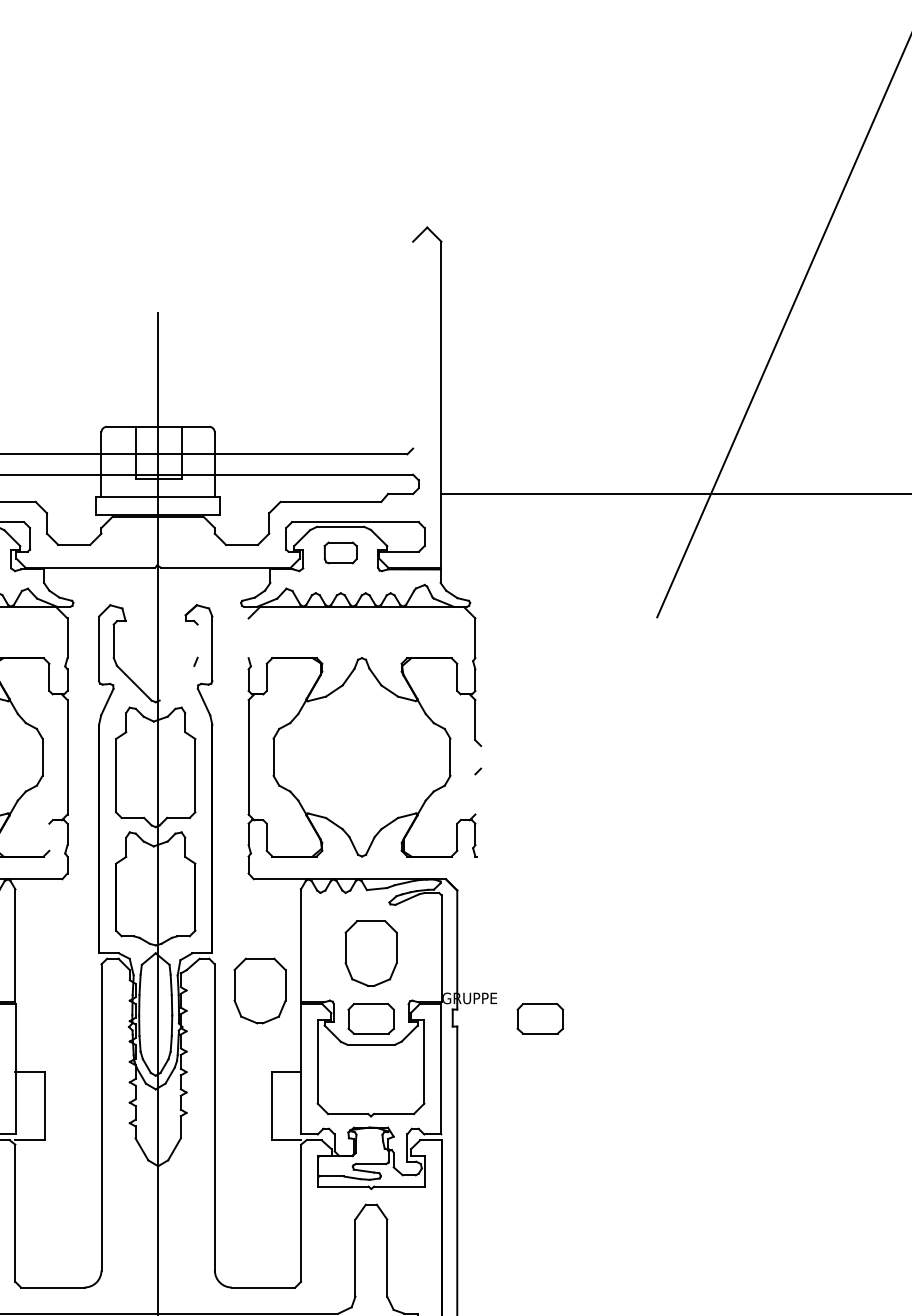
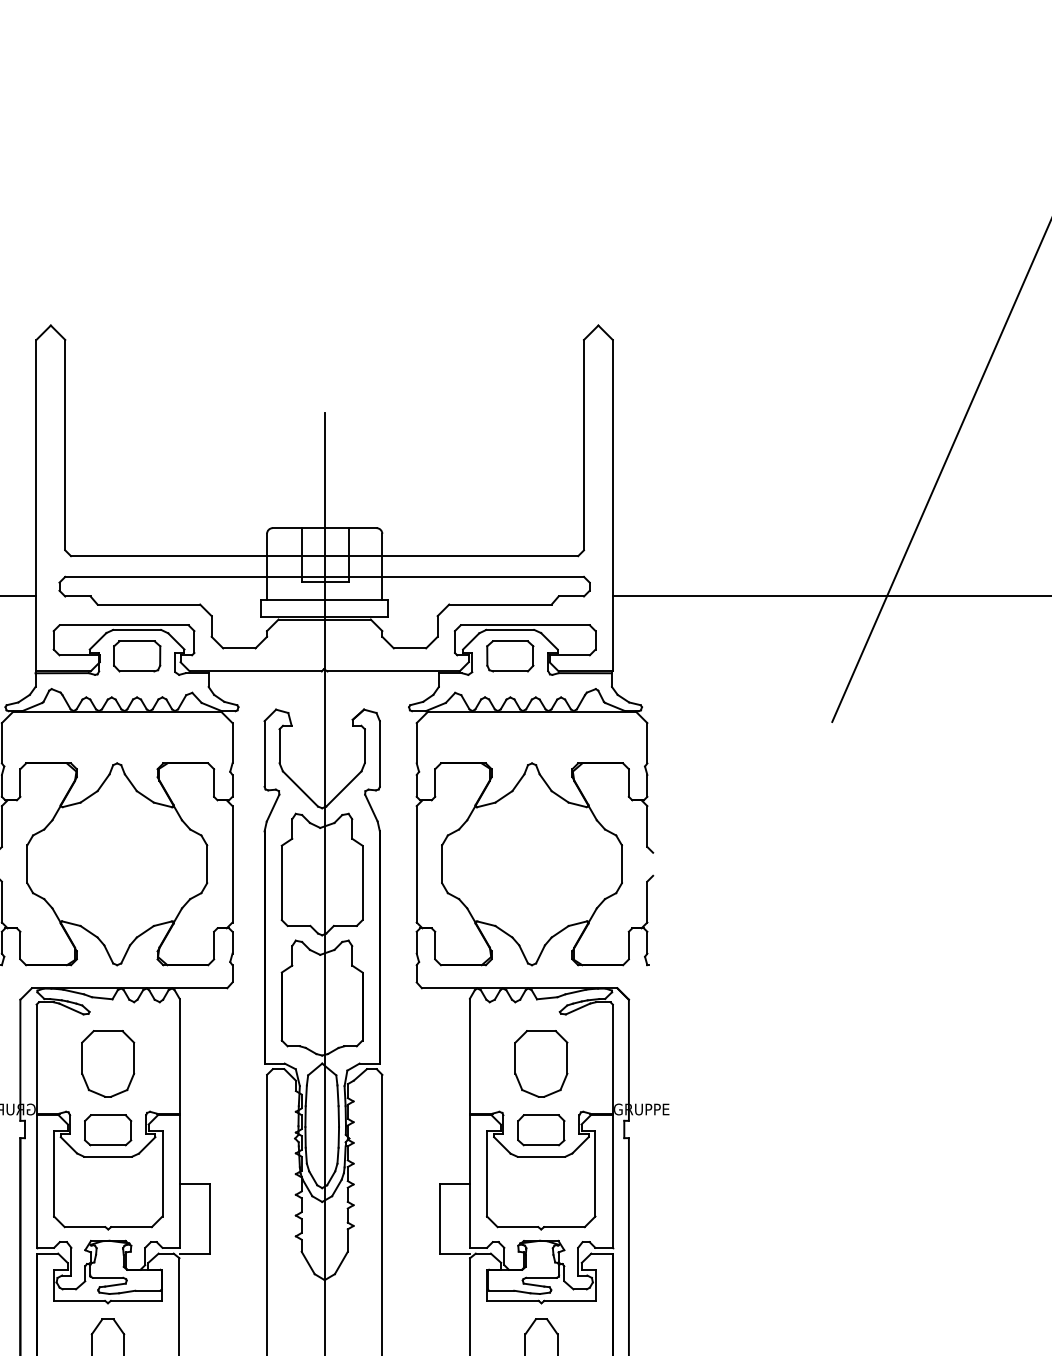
line: (412, 344) -> (583, 444), added
part: (340, 552) -> (510, 656), size x1.43
line: (248, 638) -> (416, 743), added
line: (197, 641) -> (364, 746), added
line: (176, 682) -> (343, 788), added
line: (475, 793) -> (647, 901), added
line: (49, 837) -> (214, 945), added
part: (260, 990) -> (428, 1101), removed
part: (540, 1019) -> (713, 1130), removed

